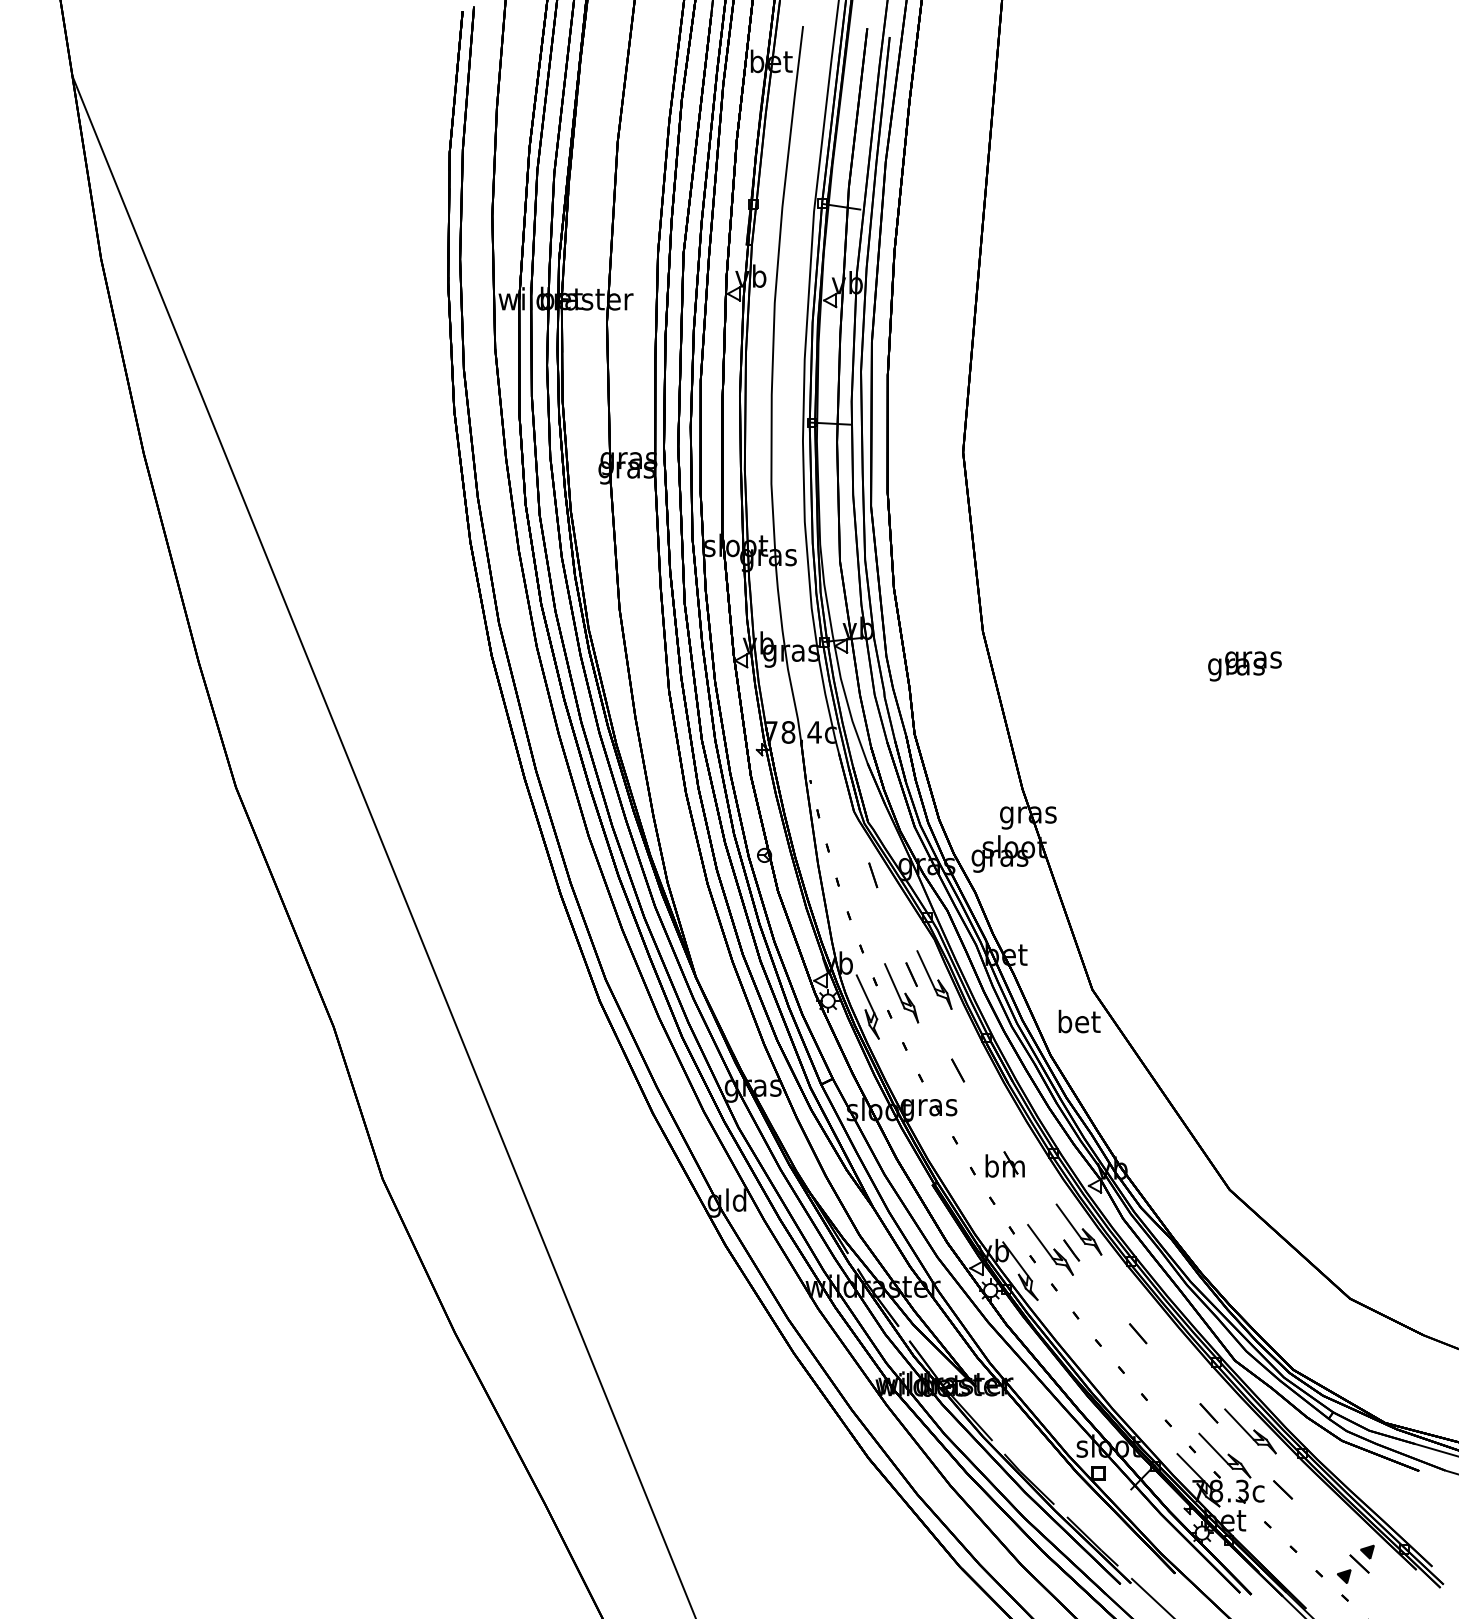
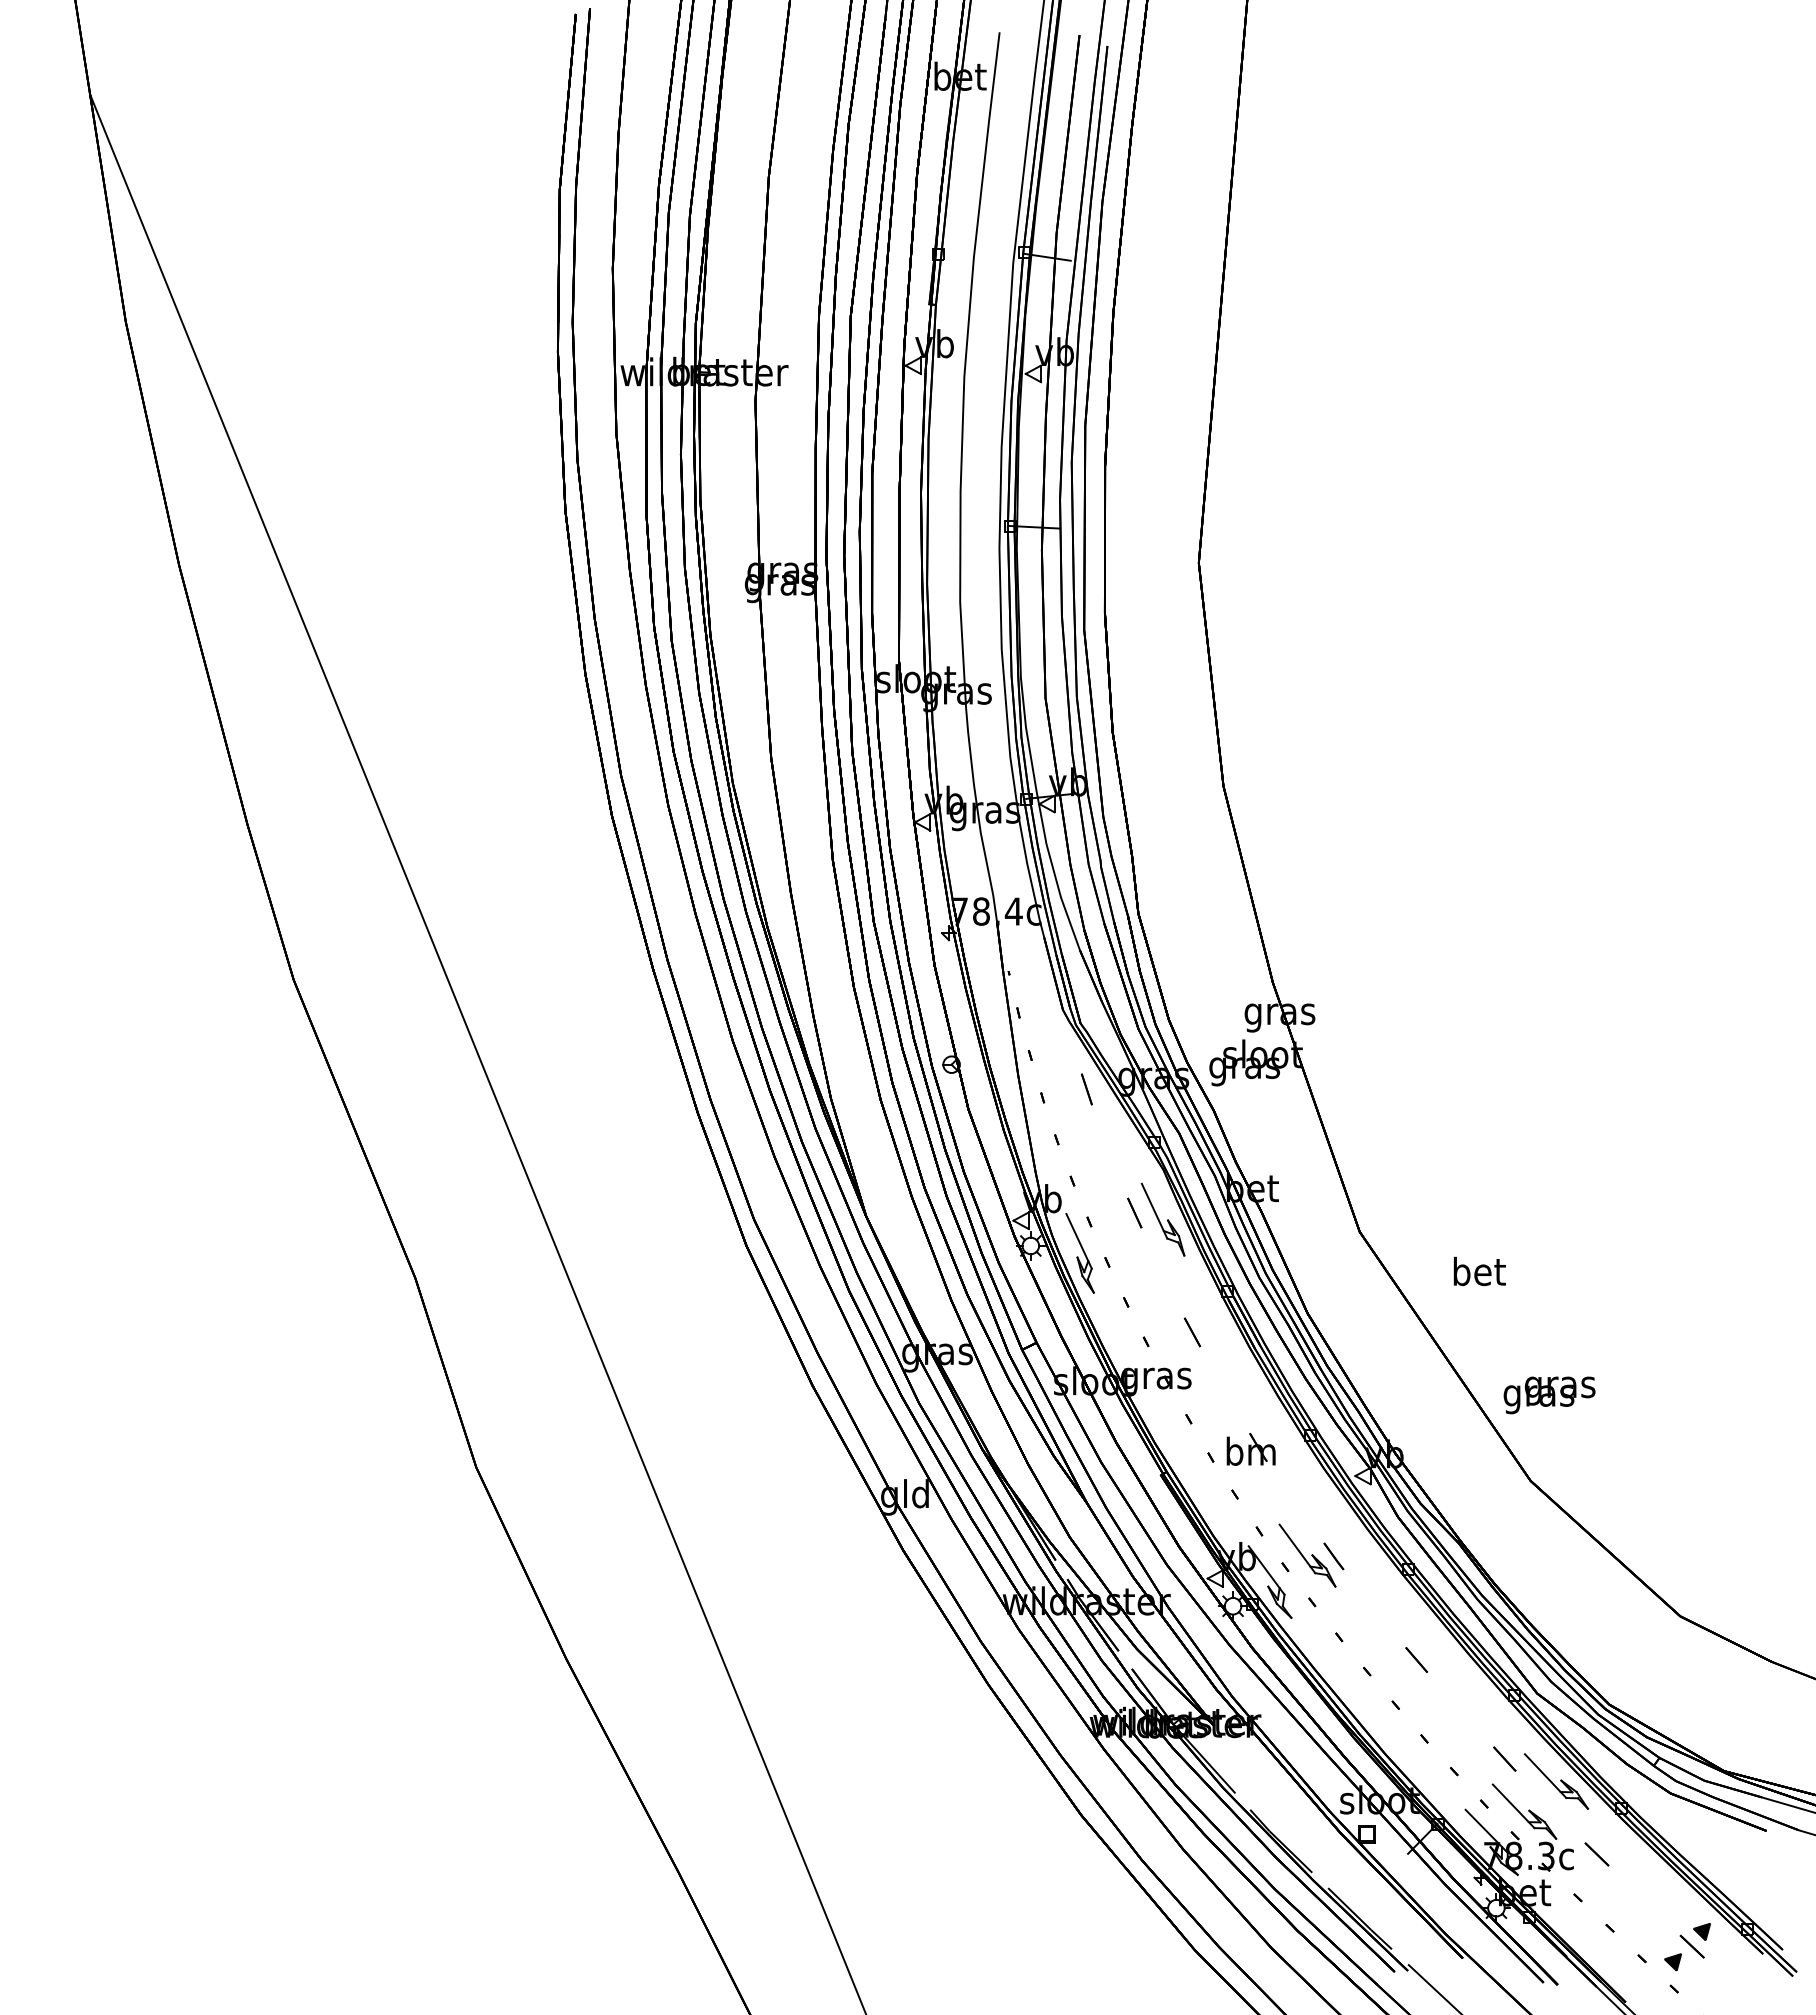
text: (1244, 666) -> (1549, 1395), moved
part: (901, 993) -> (1121, 1236), removed
text: (1079, 1021) -> (1479, 1271), moved
part: (1078, 1229) -> (1342, 1530), removed

